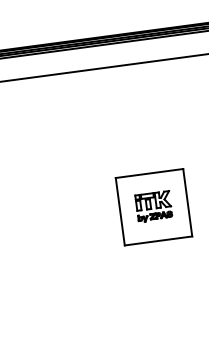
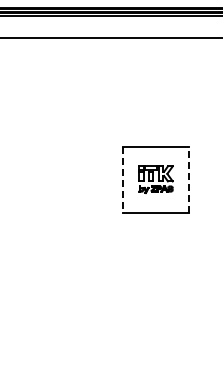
line: (187, 202) -> (189, 179), solid -> dashed
line: (120, 212) -> (122, 180), solid -> dashed

